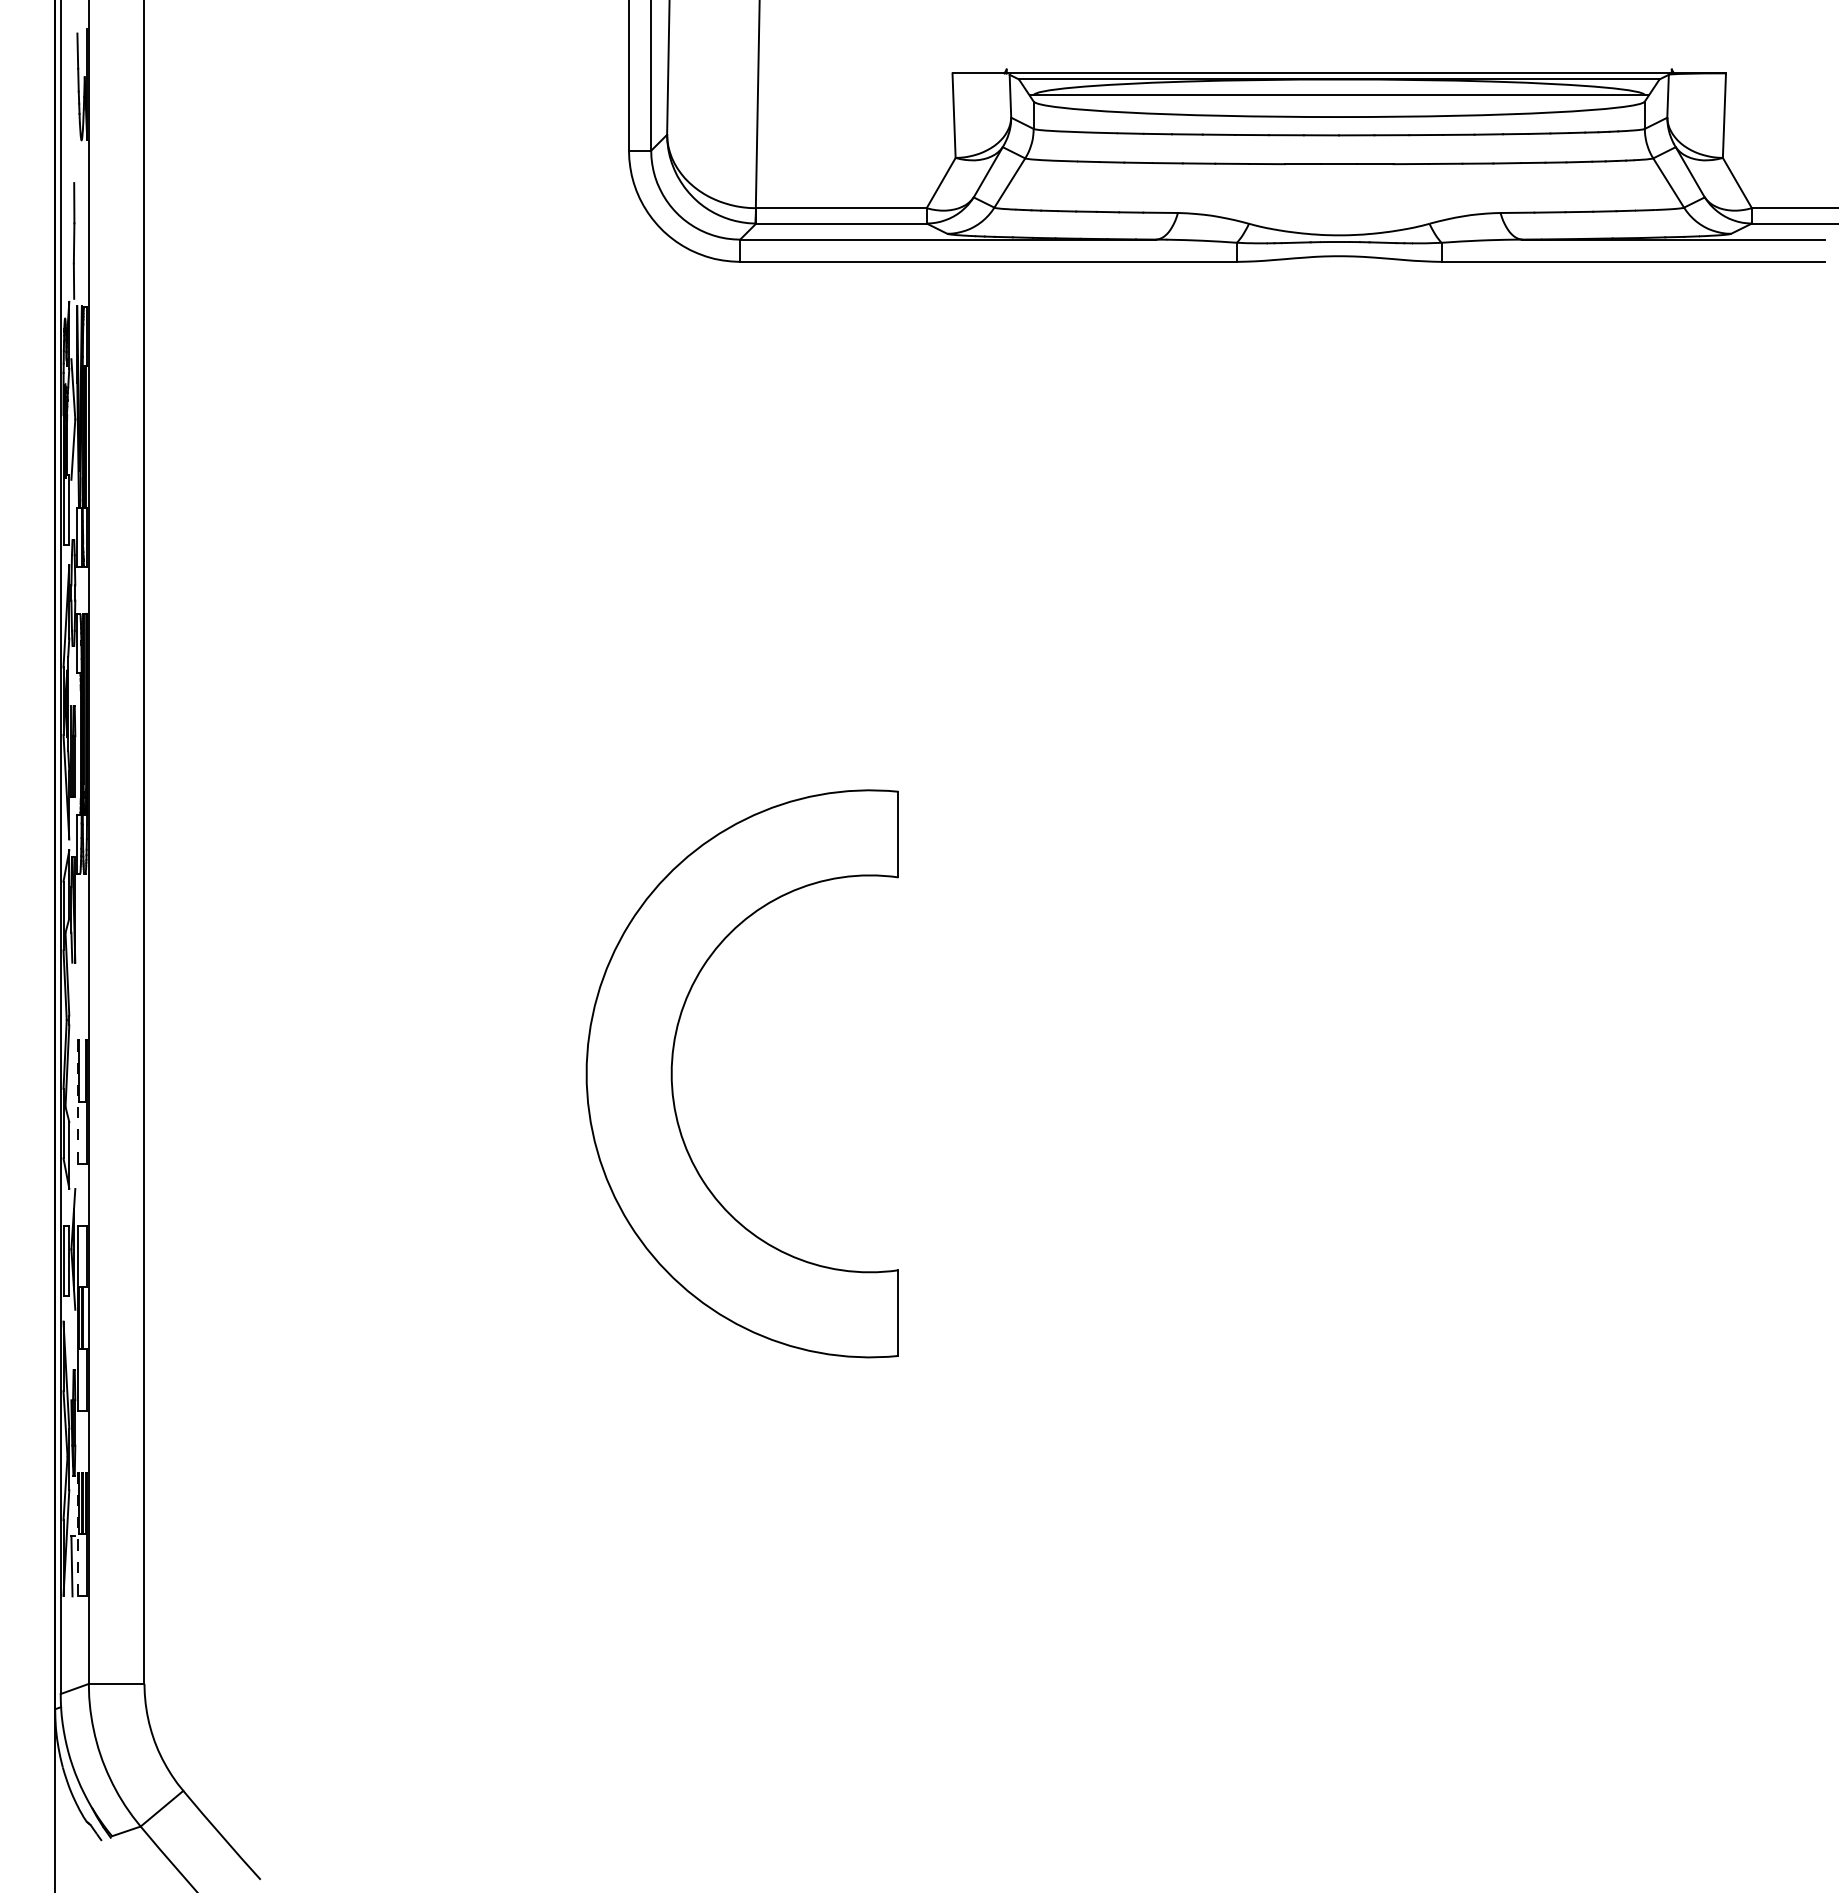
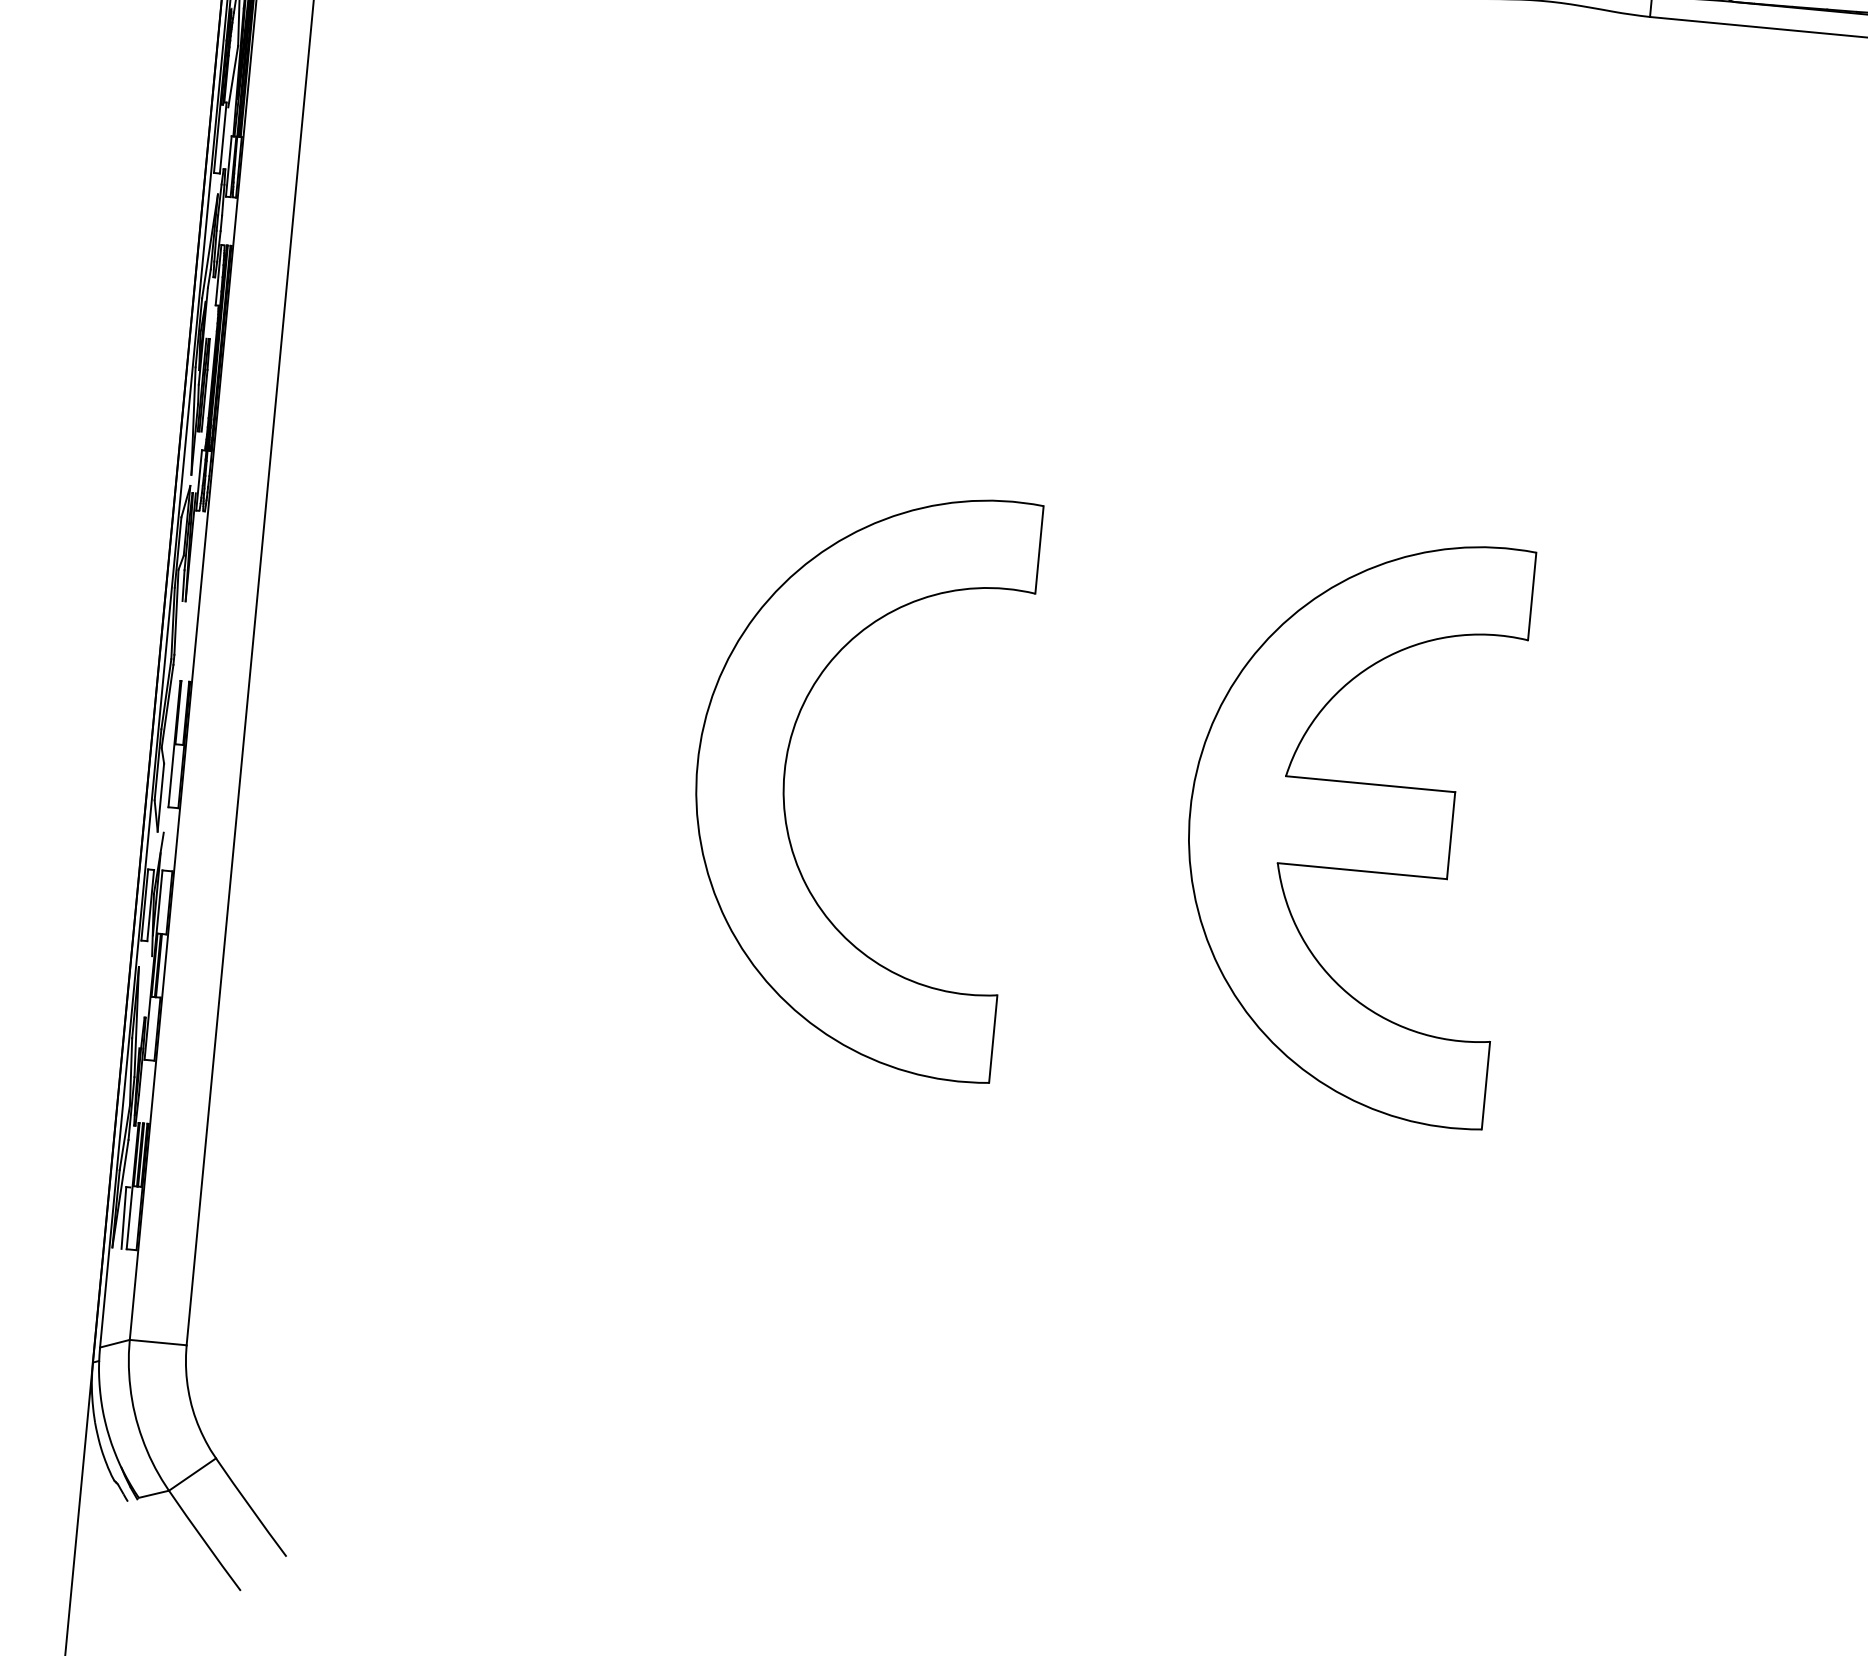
part: (1223, 1073) -> (1348, 825), added
line: (77, 1102) -> (174, 744), dashed -> solid
line: (77, 1534) -> (132, 1186), dashed -> solid

